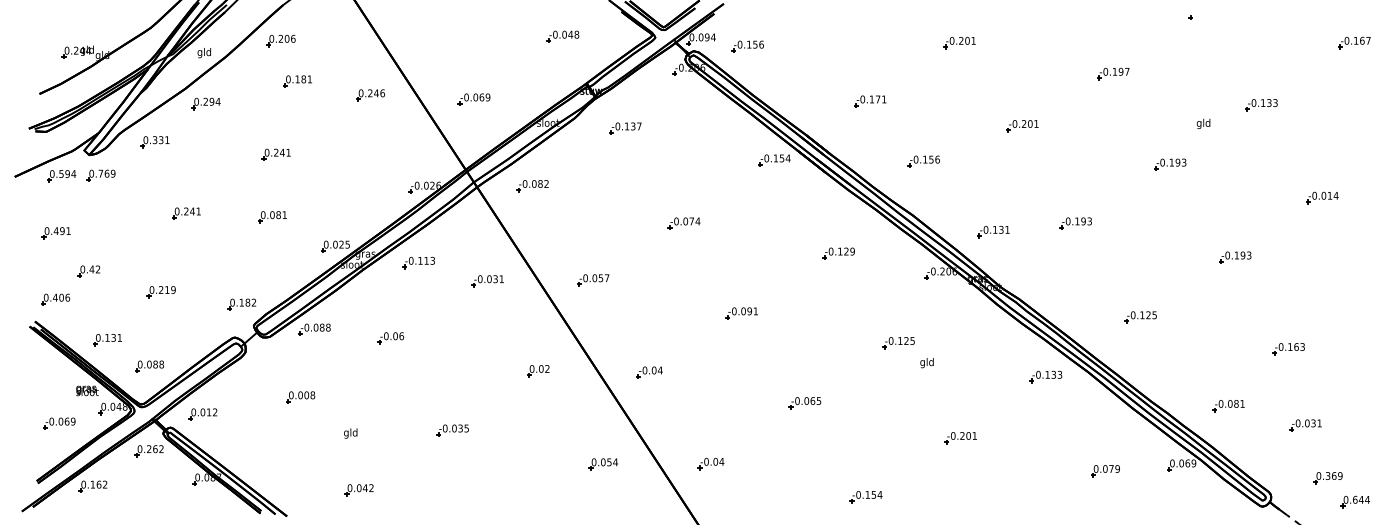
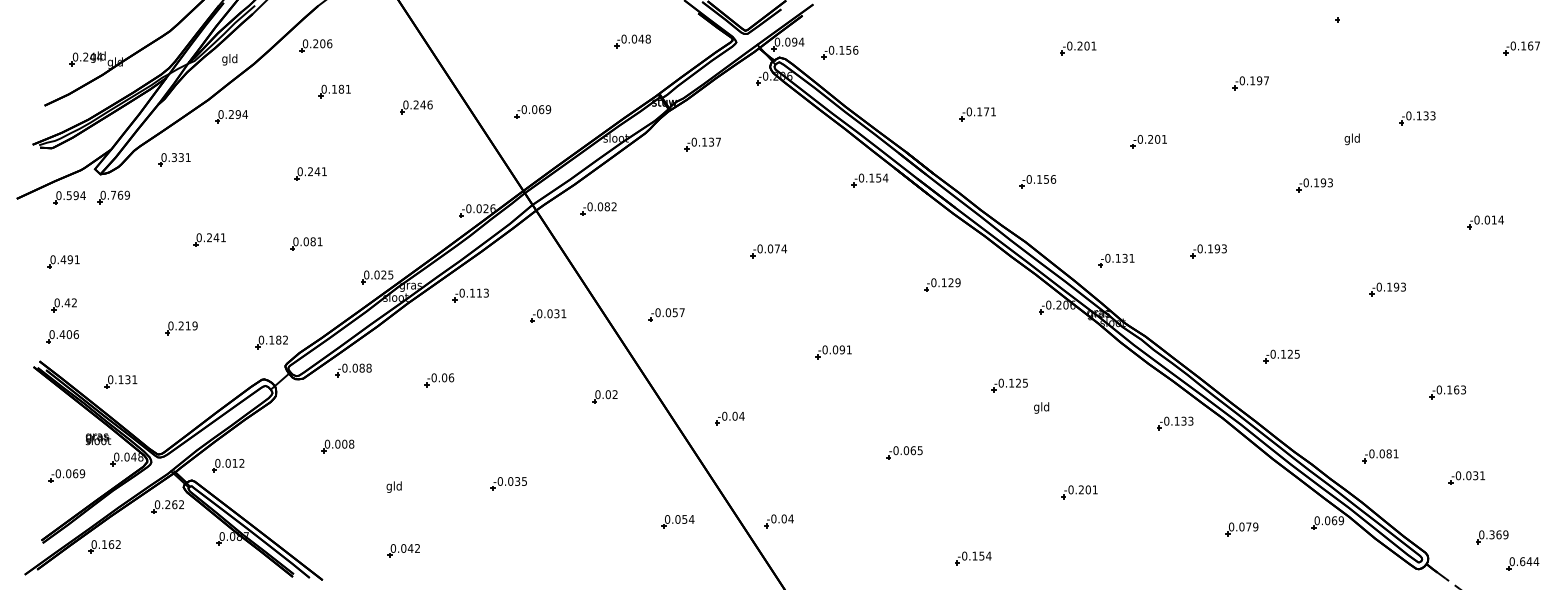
part: (88, 271) -> (63, 305), moved
part: (149, 366) -> (168, 411), removed
part: (537, 370) -> (604, 396), moved
part: (710, 464) -> (778, 521), moved

